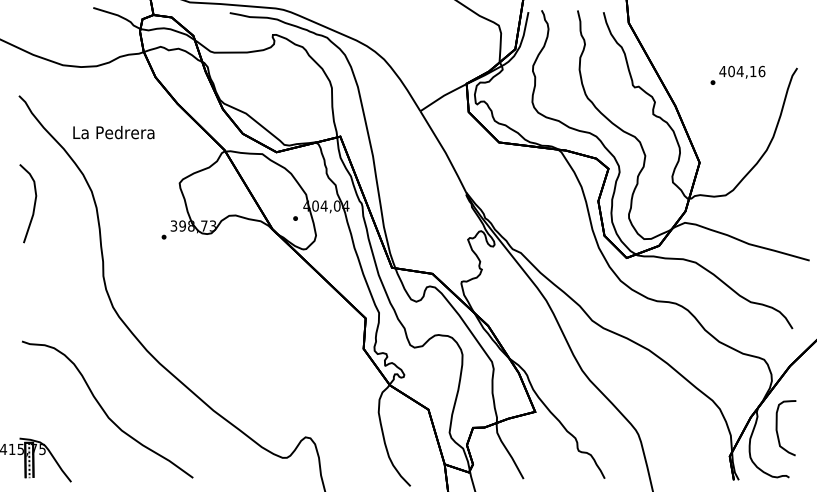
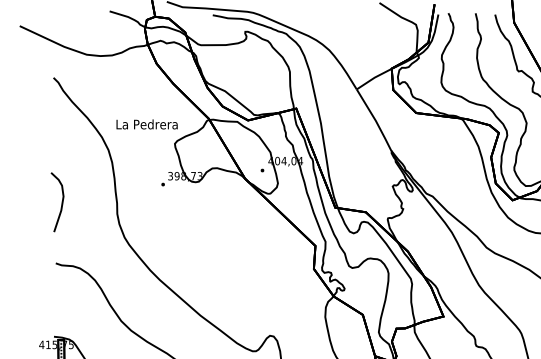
text: (113, 132) -> (146, 124), moved
curve: (33, 205) -> (61, 203), moved

